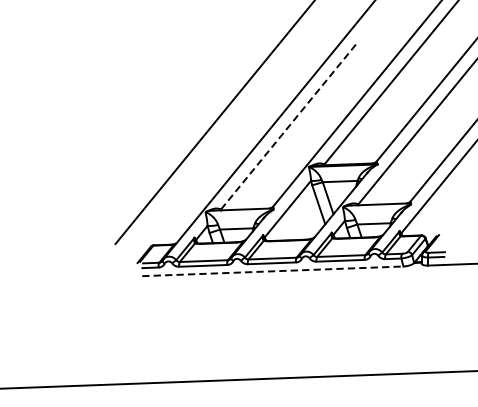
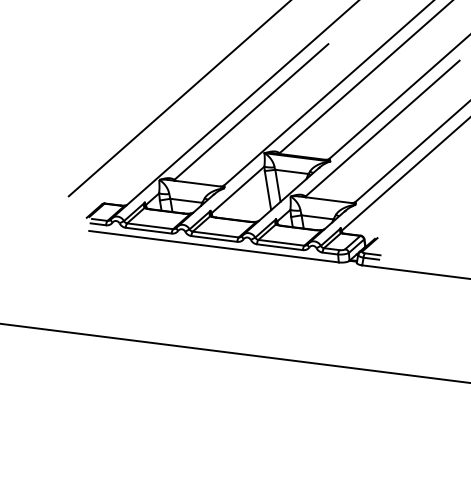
line: (288, 127) -> (251, 112), dashed -> solid
line: (273, 271) -> (214, 246), dashed -> solid

